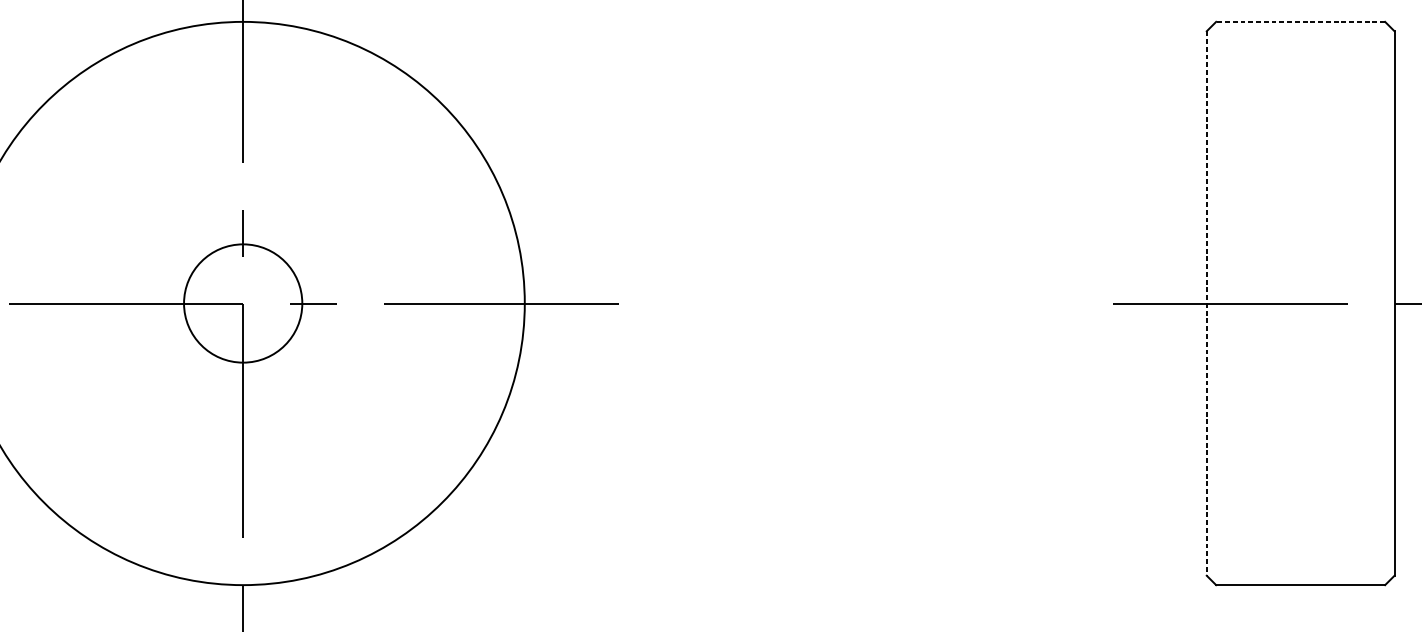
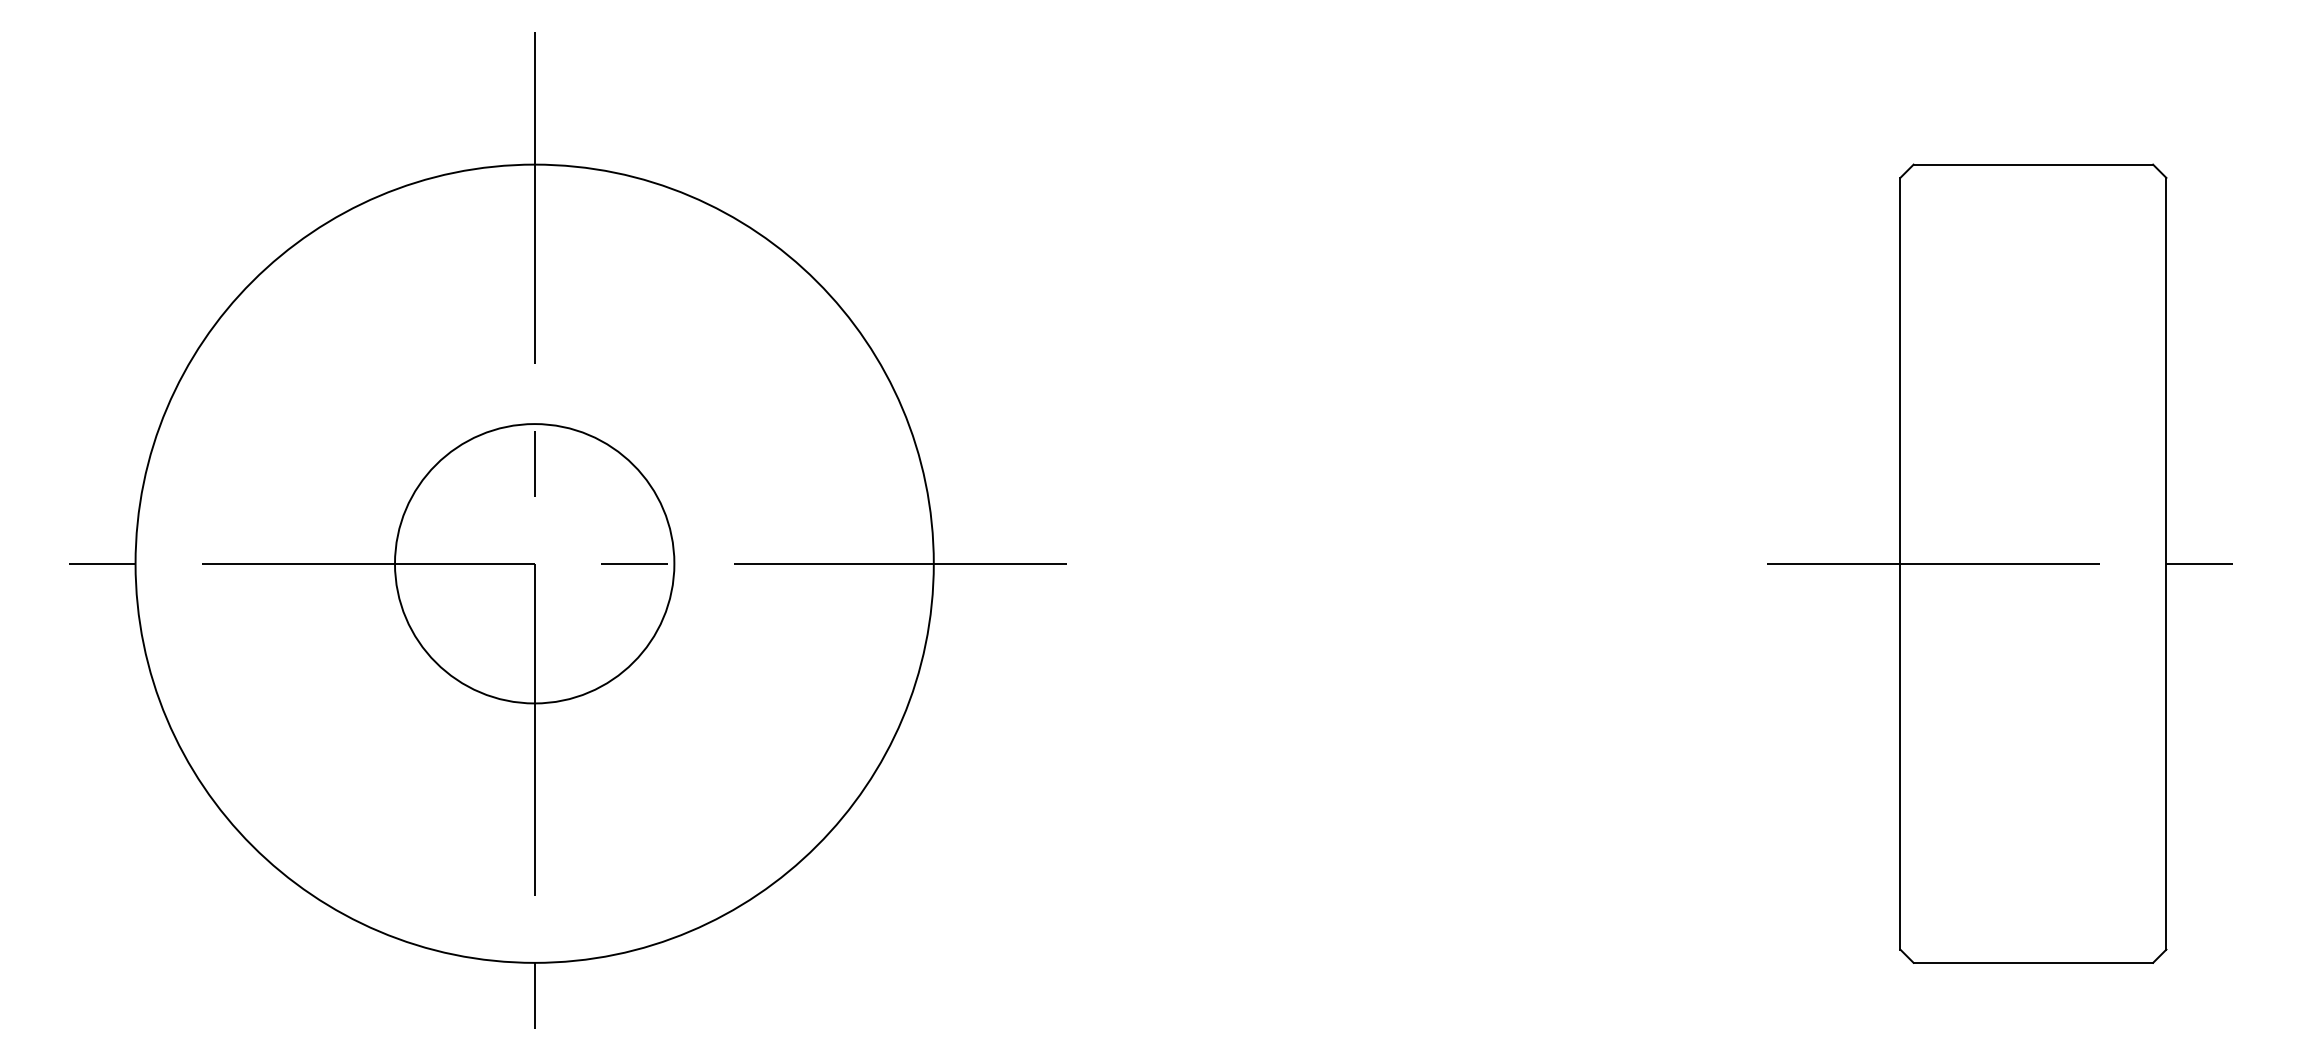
line: (1300, 21) -> (2033, 164), dashed -> solid
circle: (243, 303) -> (534, 563), size x1.67
line: (1206, 303) -> (1900, 563), dashed -> solid

